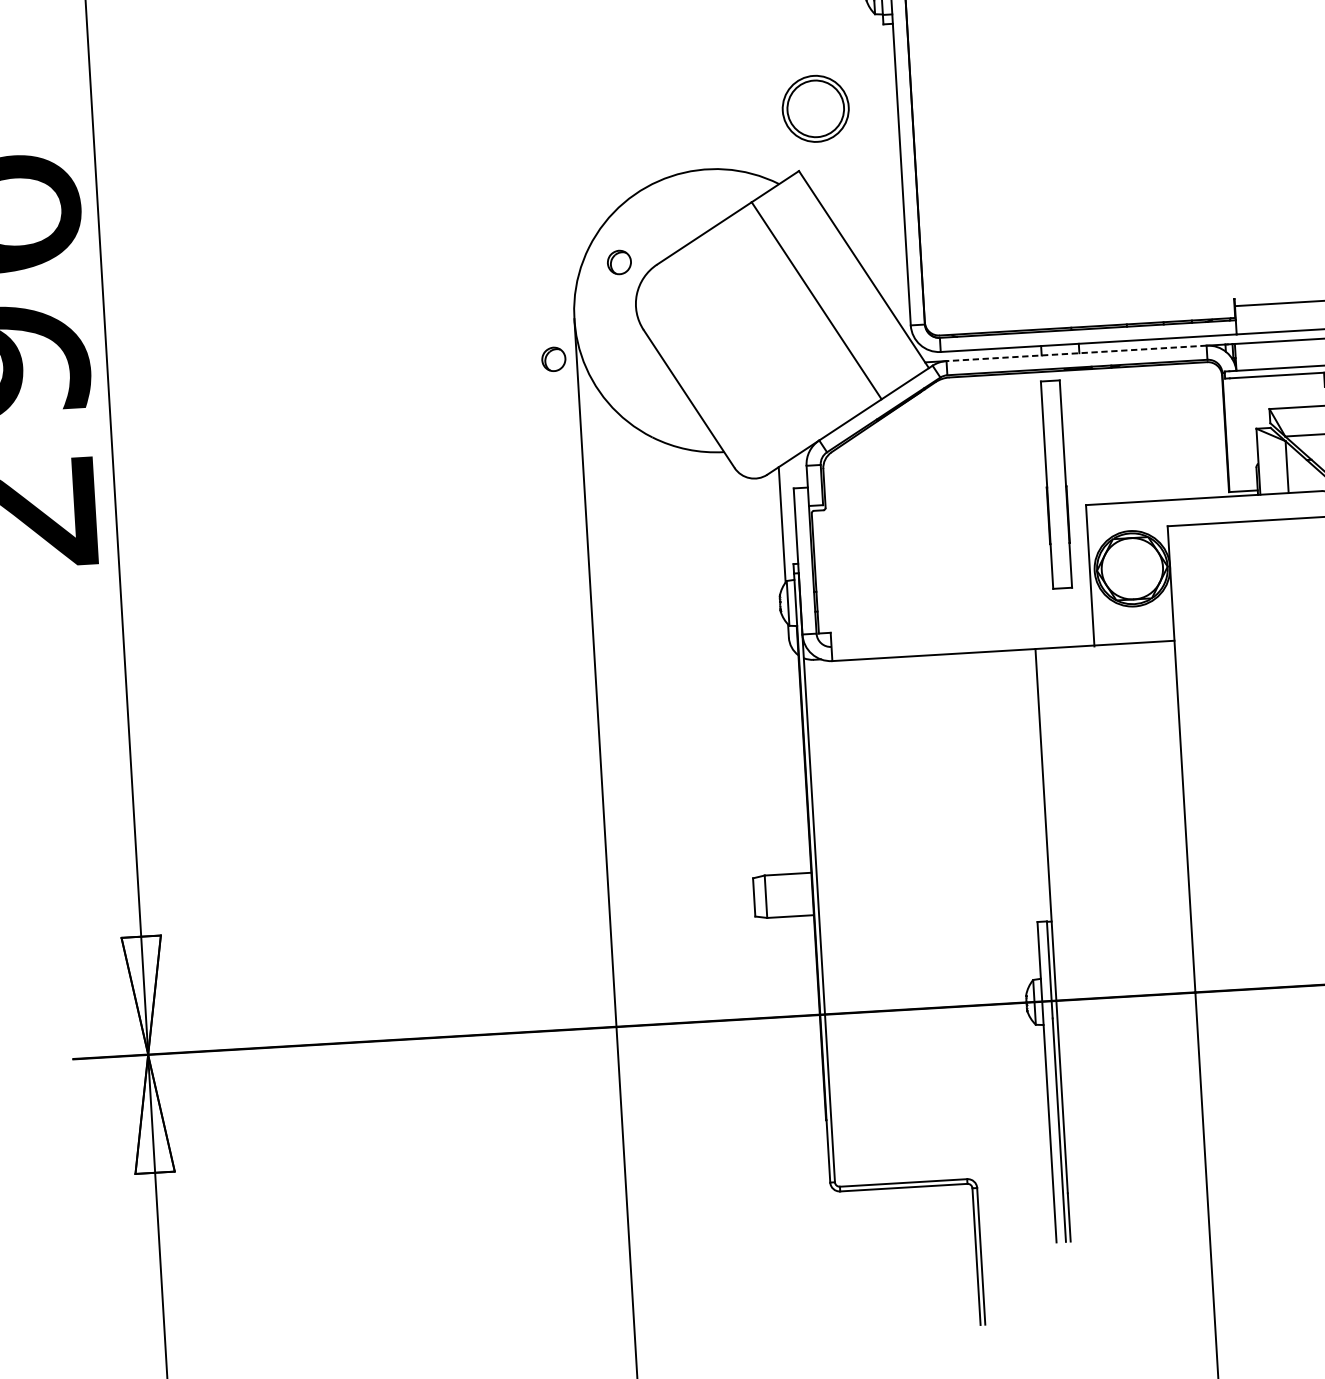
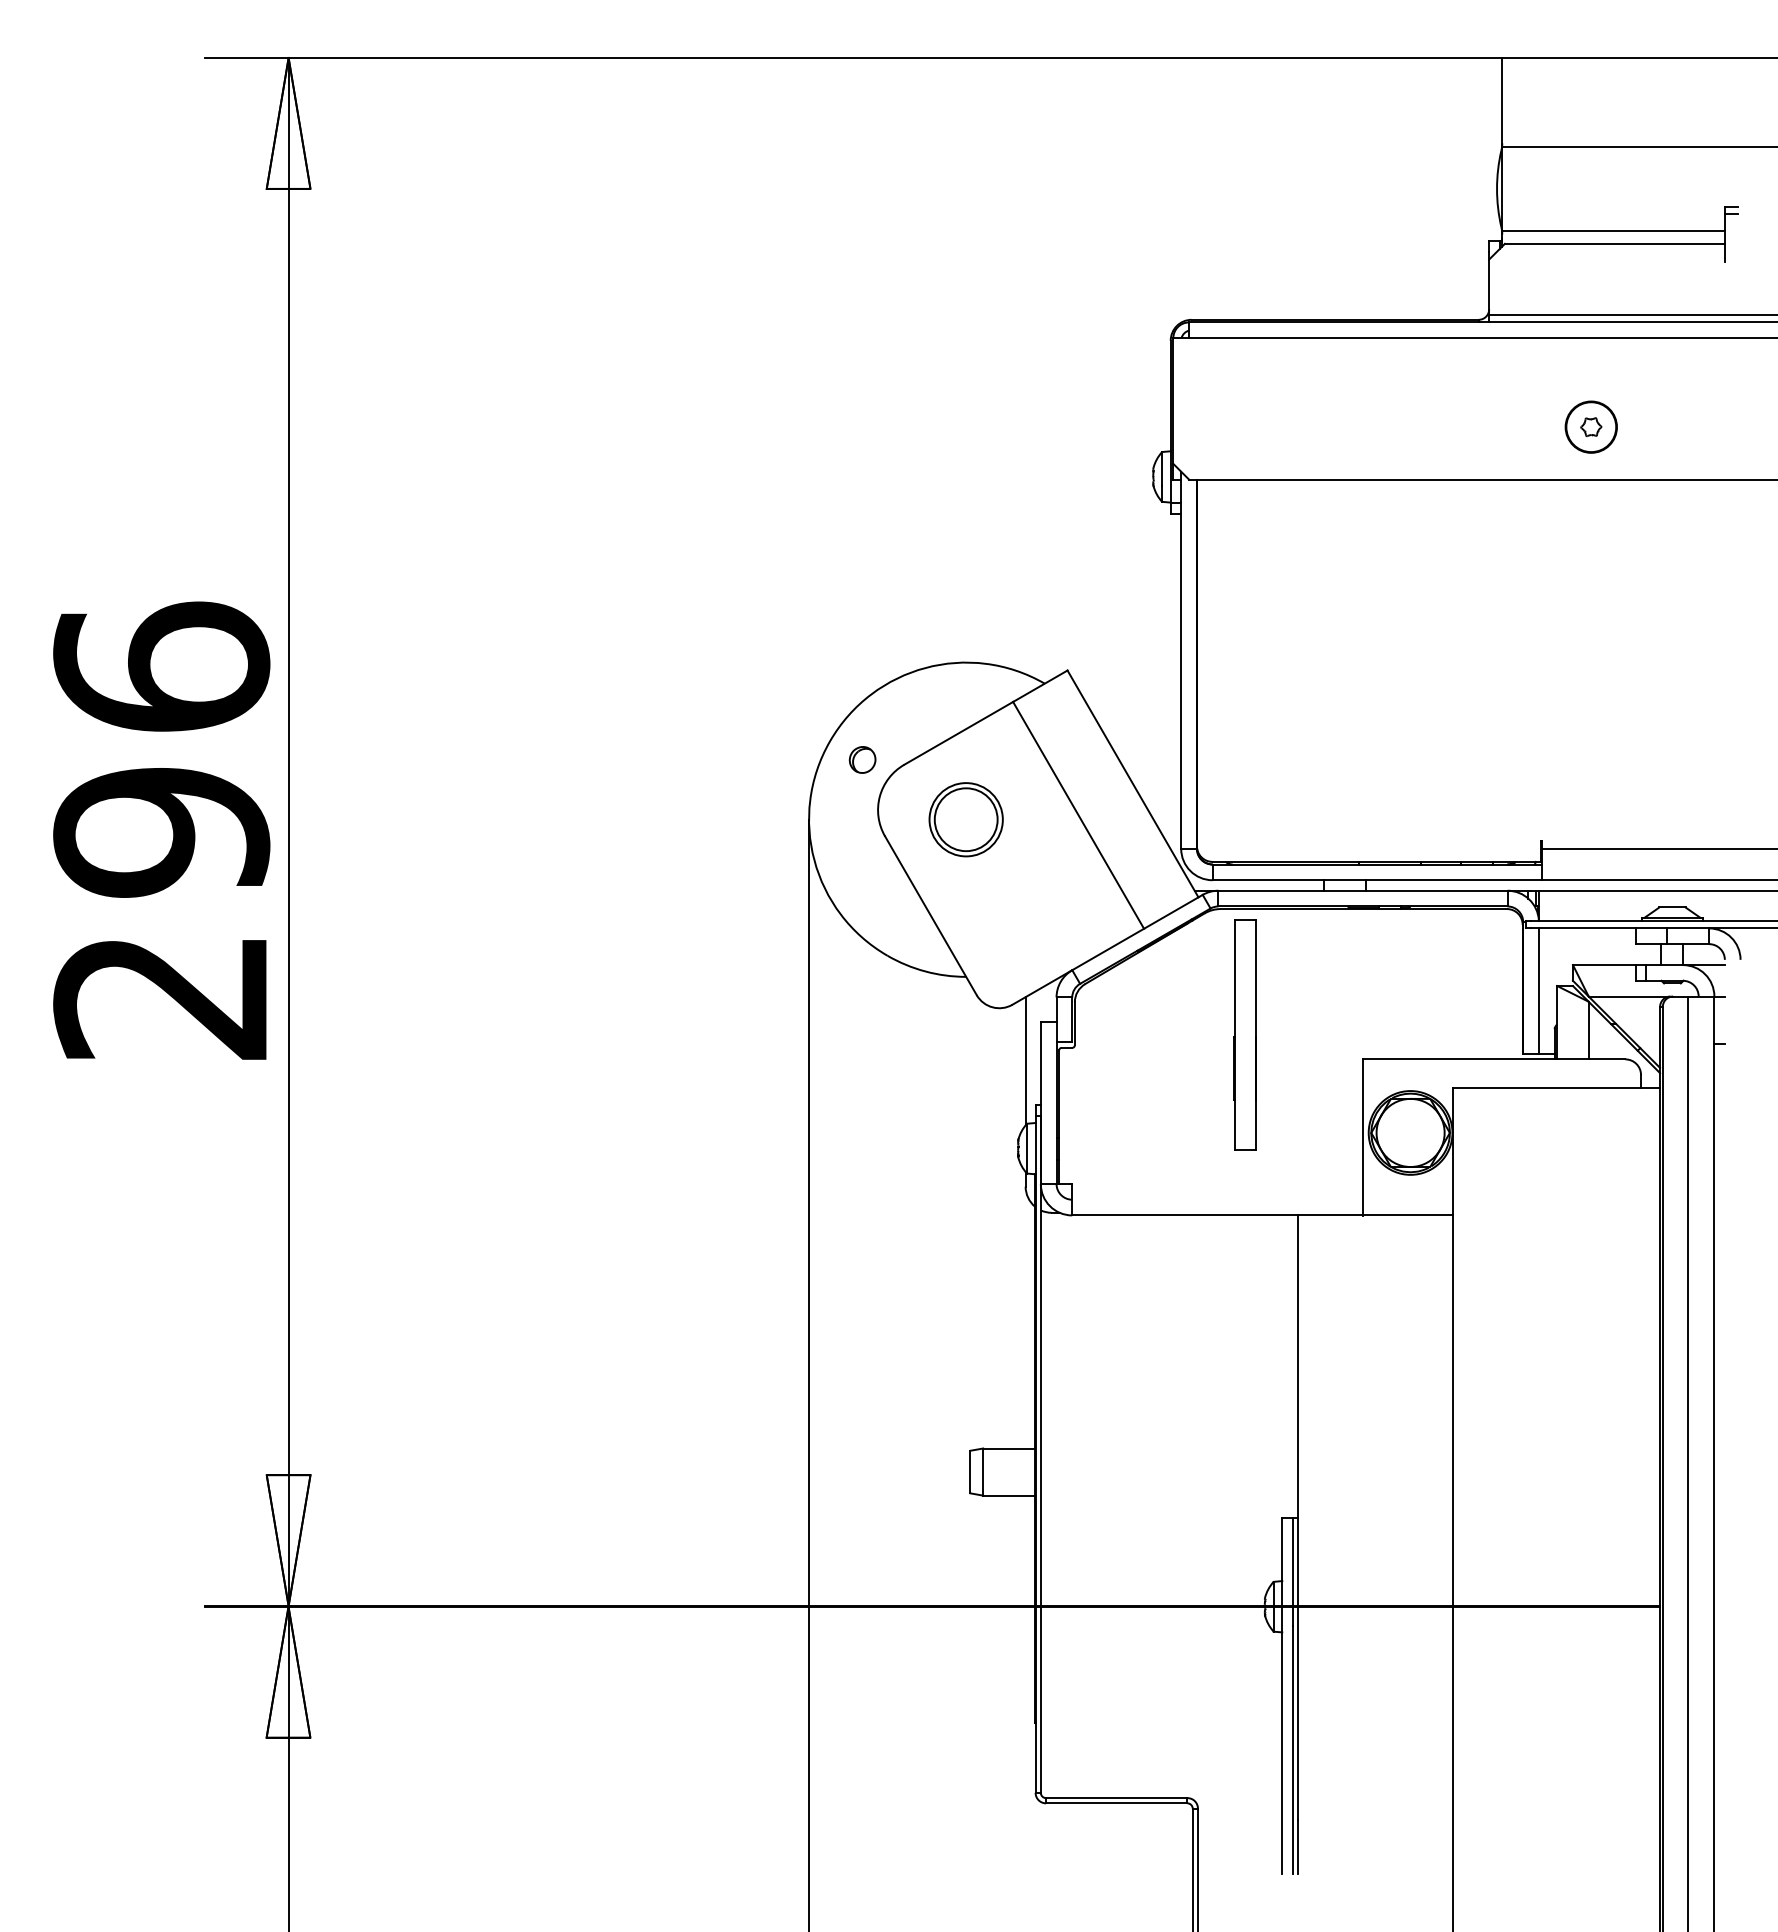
part: (815, 108) -> (965, 819), moved
line: (1076, 353) -> (1362, 890), dashed -> solid
part: (553, 358) -> (783, 862), removed
line: (1239, 434) -> (1538, 991), added
part: (1055, 484) -> (1244, 1034), moved

